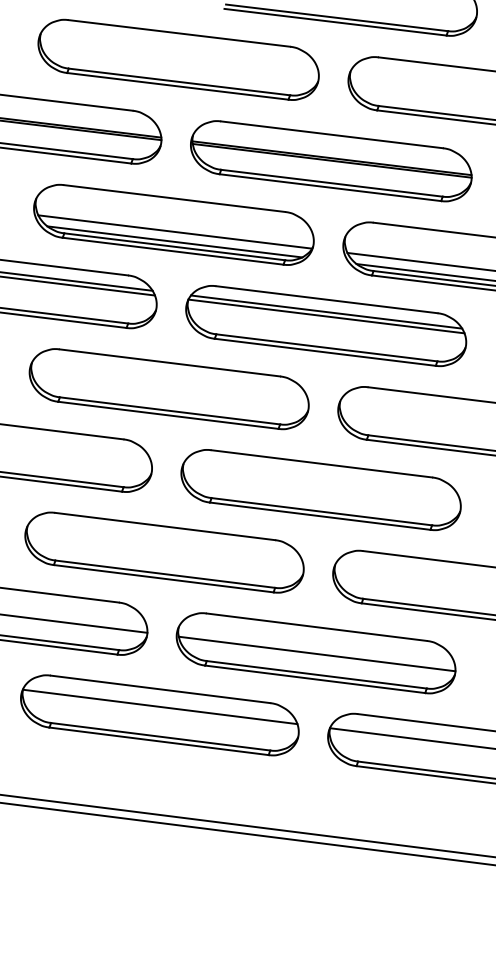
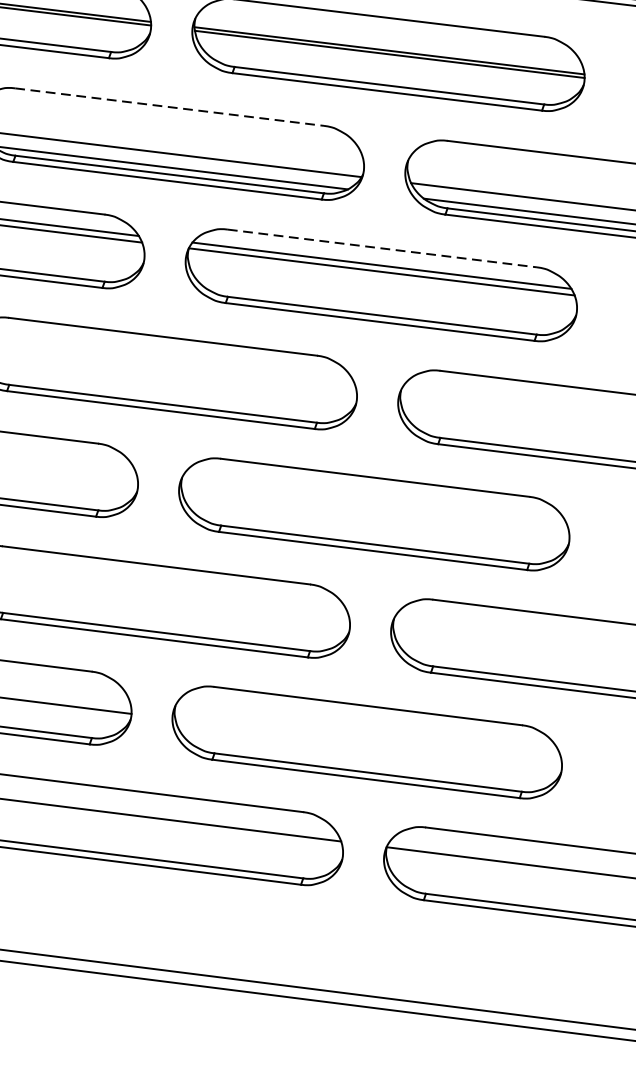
line: (175, 198) -> (170, 107), solid -> dashed
line: (327, 299) -> (383, 248), solid -> dashed
line: (316, 653) -> (367, 742), removed

